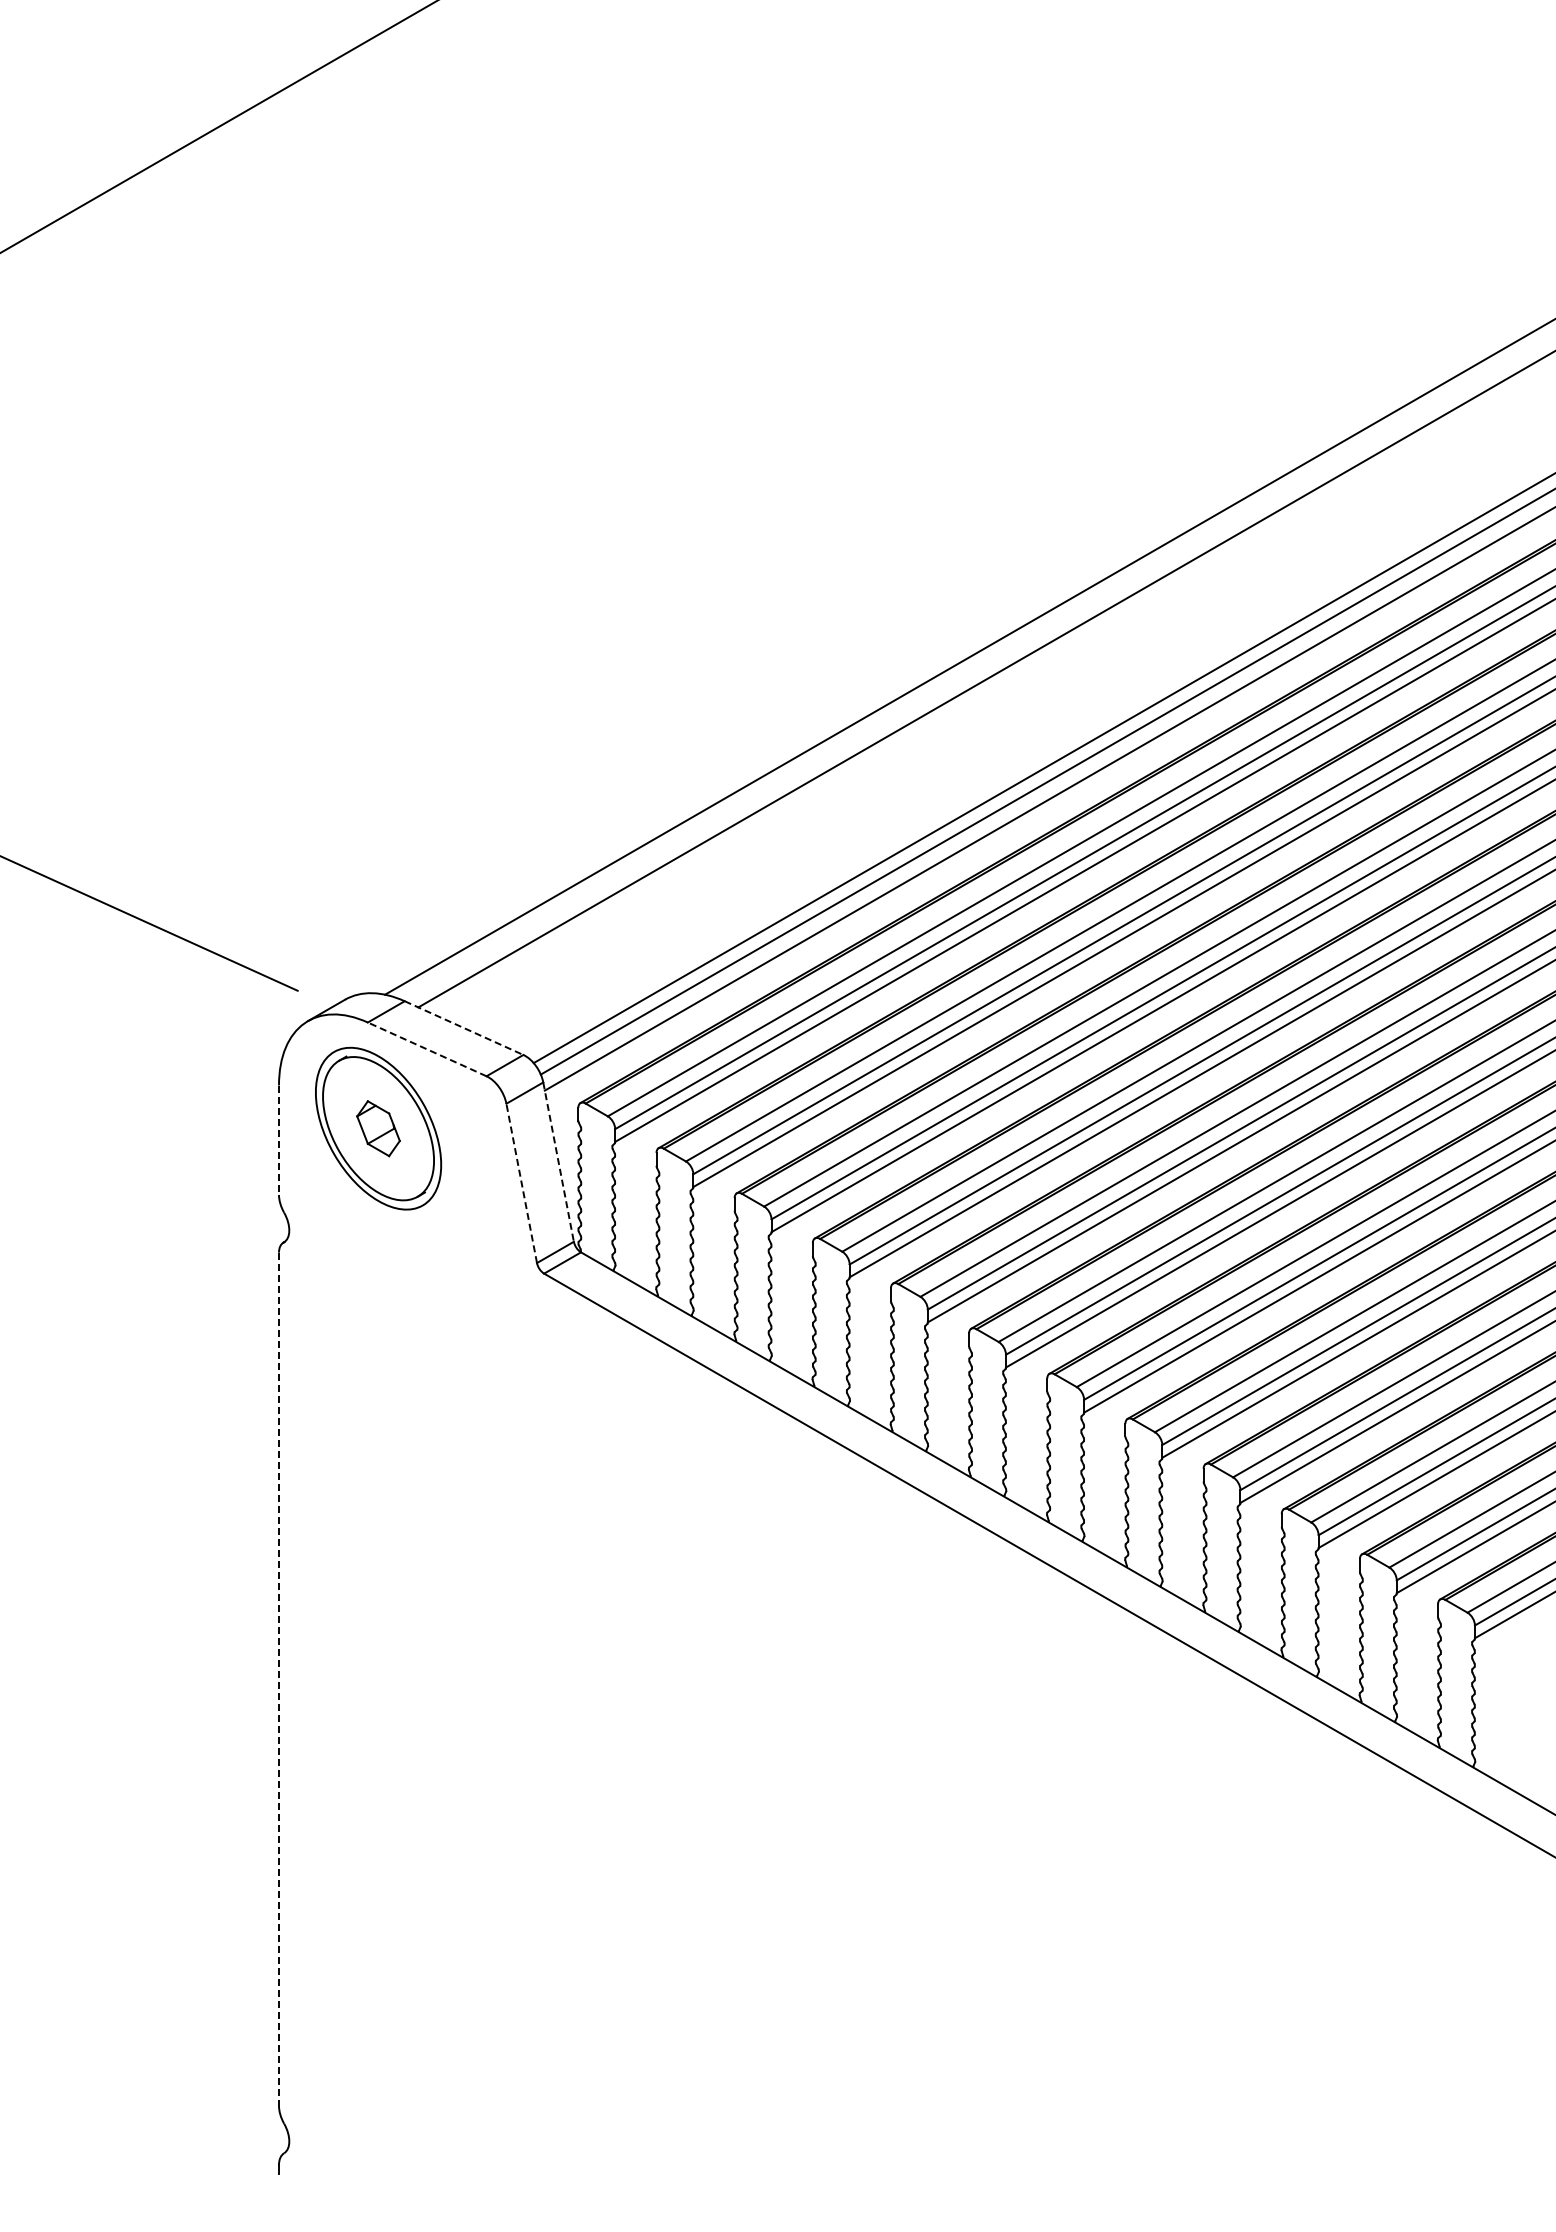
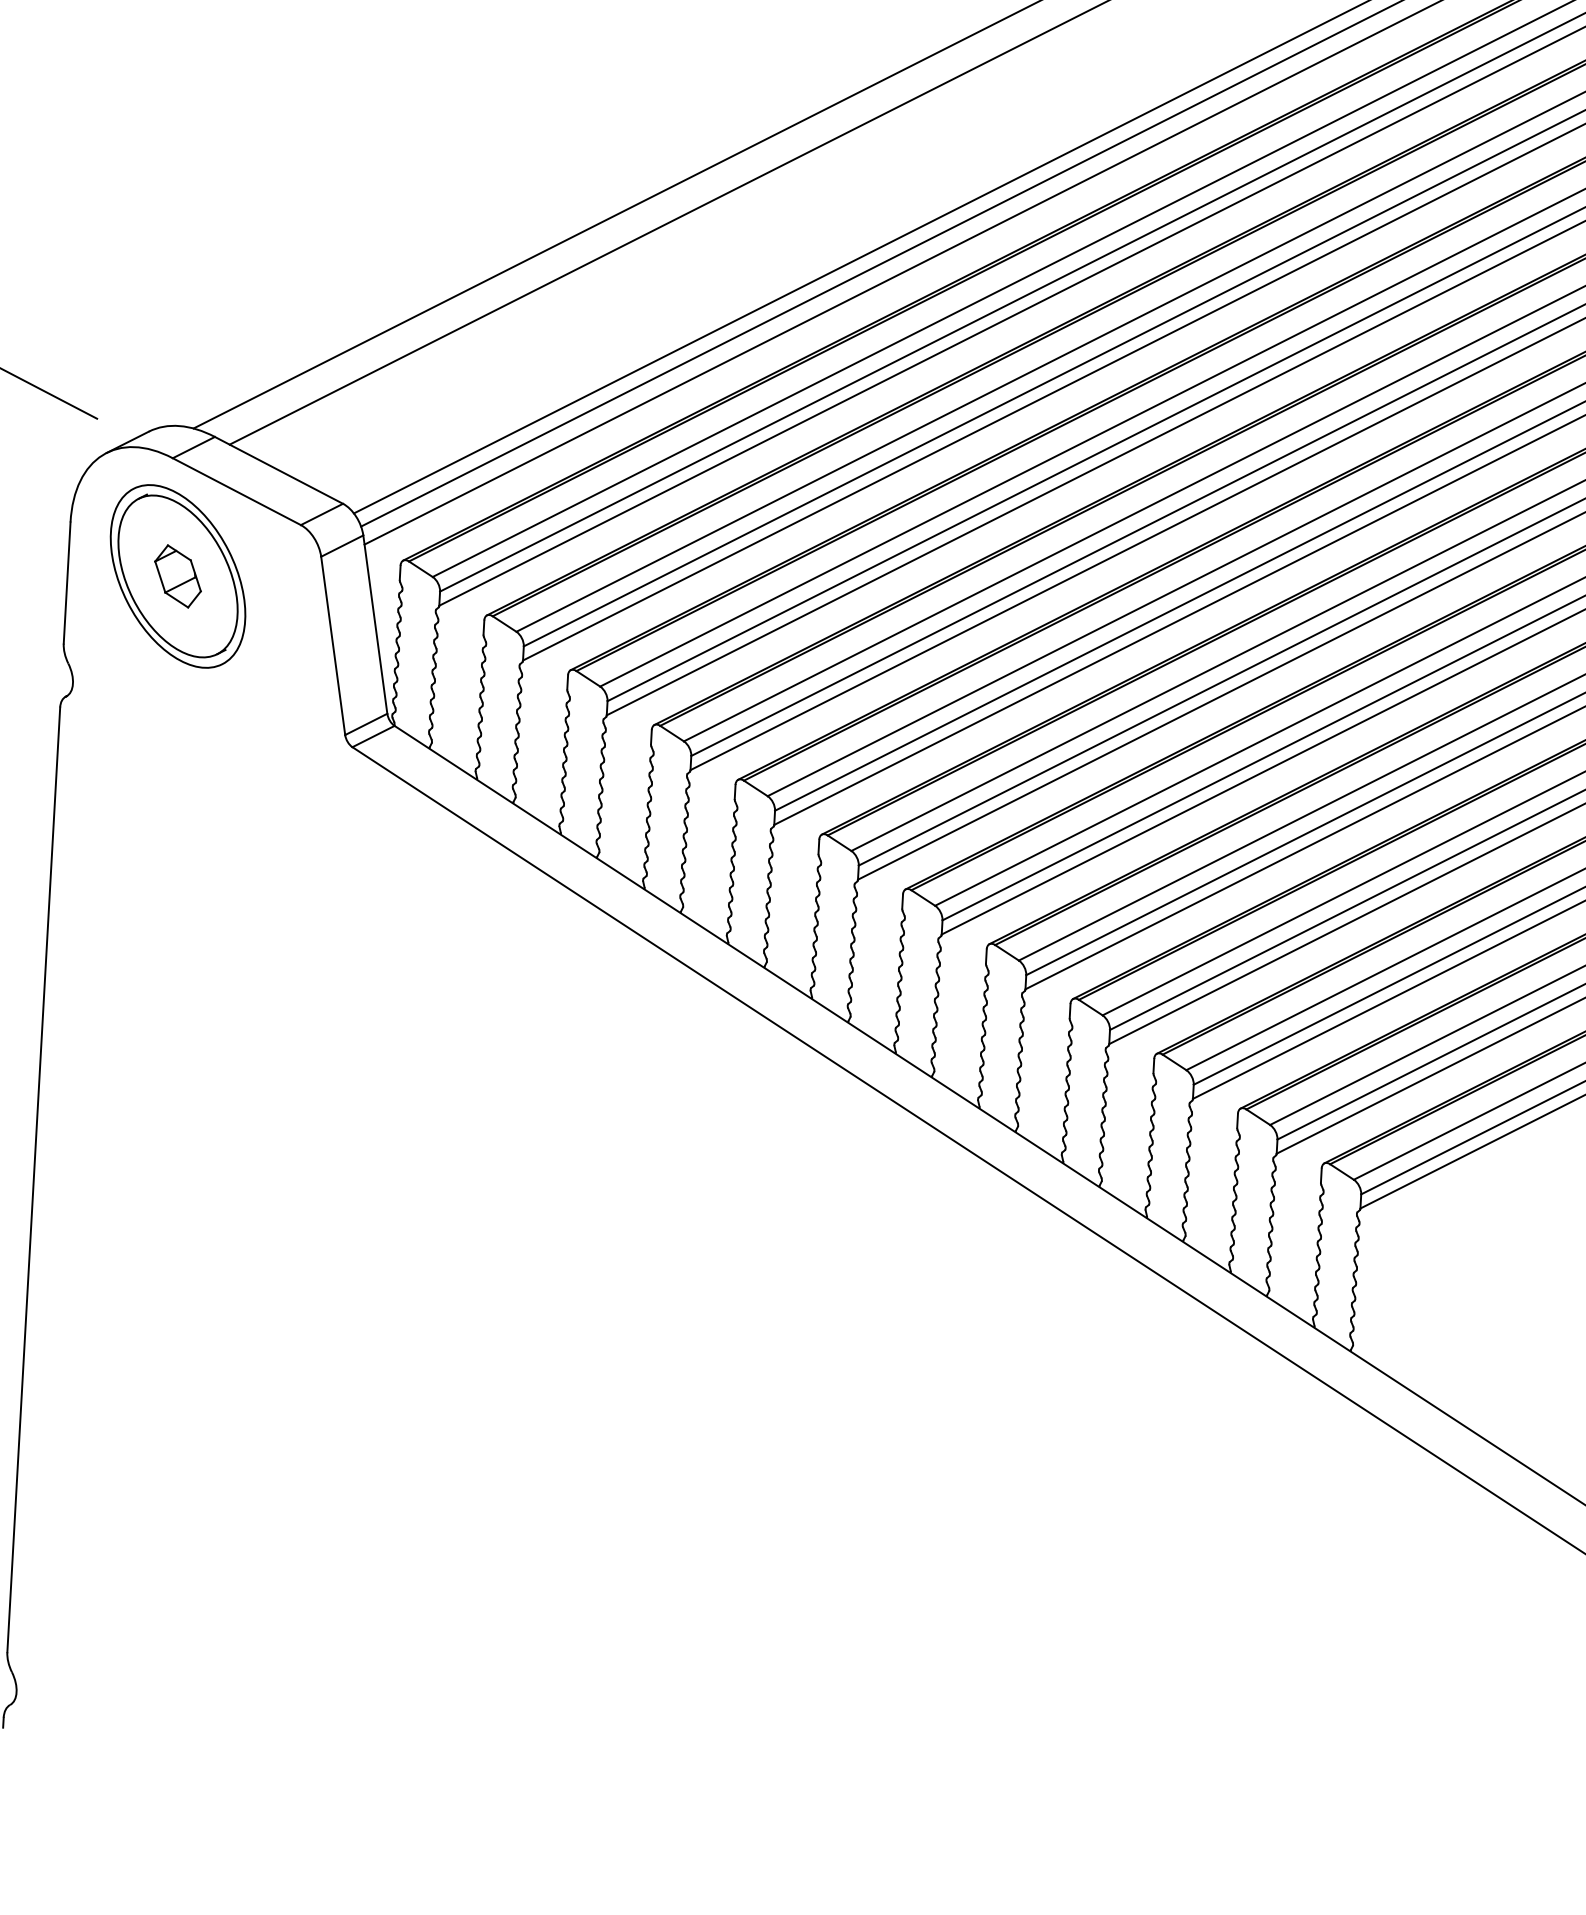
line: (464, 1028) -> (279, 470), dashed -> solid
line: (426, 1049) -> (236, 491), dashed -> solid
line: (279, 1140) -> (67, 583), dashed -> solid
line: (558, 1162) -> (375, 625), dashed -> solid
line: (521, 1182) -> (333, 644), dashed -> solid
line: (279, 1679) -> (34, 1180), dashed -> solid

